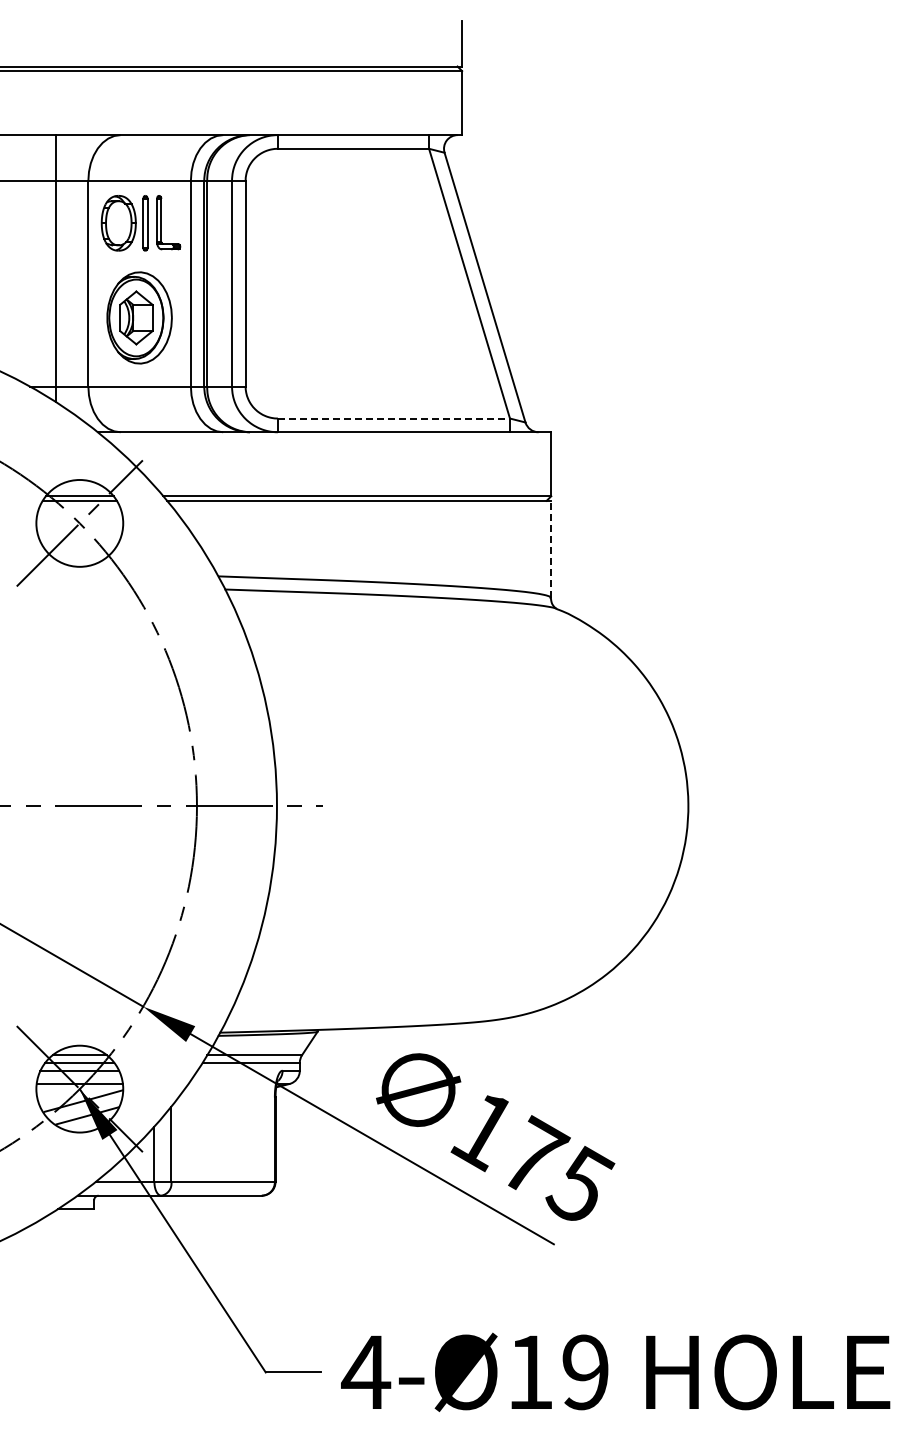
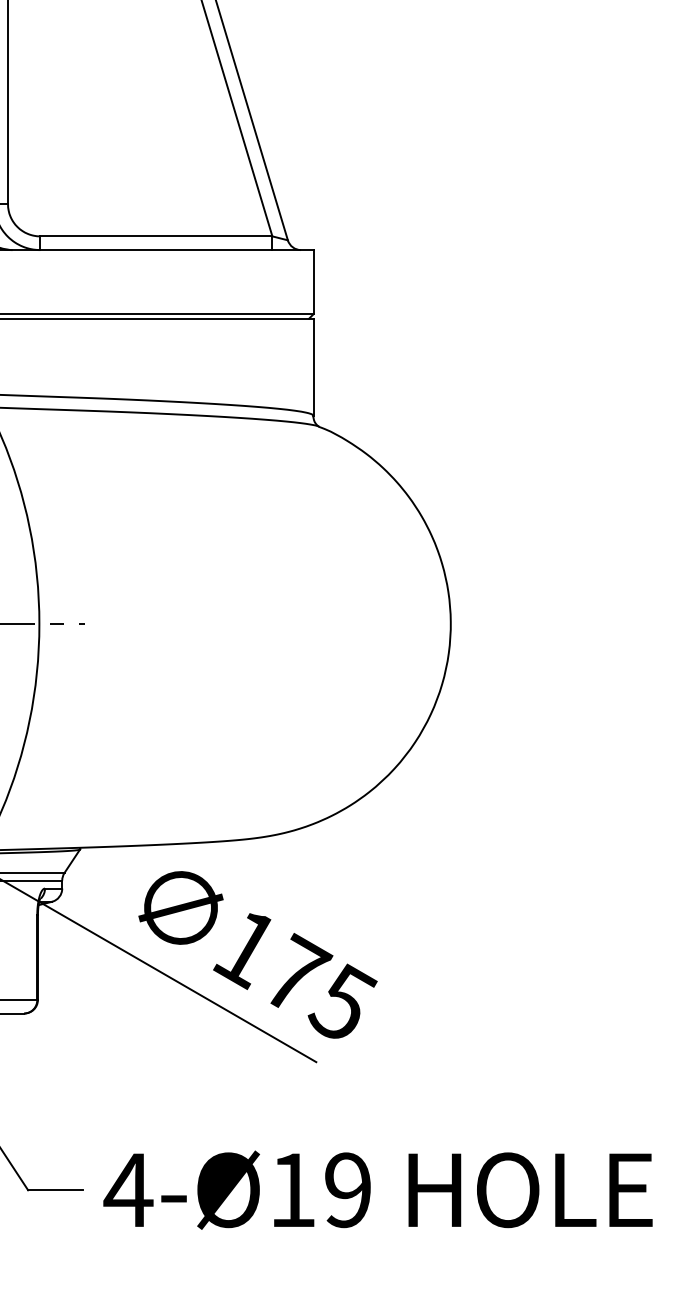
line: (394, 418) -> (156, 236), dashed -> solid
line: (551, 549) -> (313, 367), dashed -> solid

